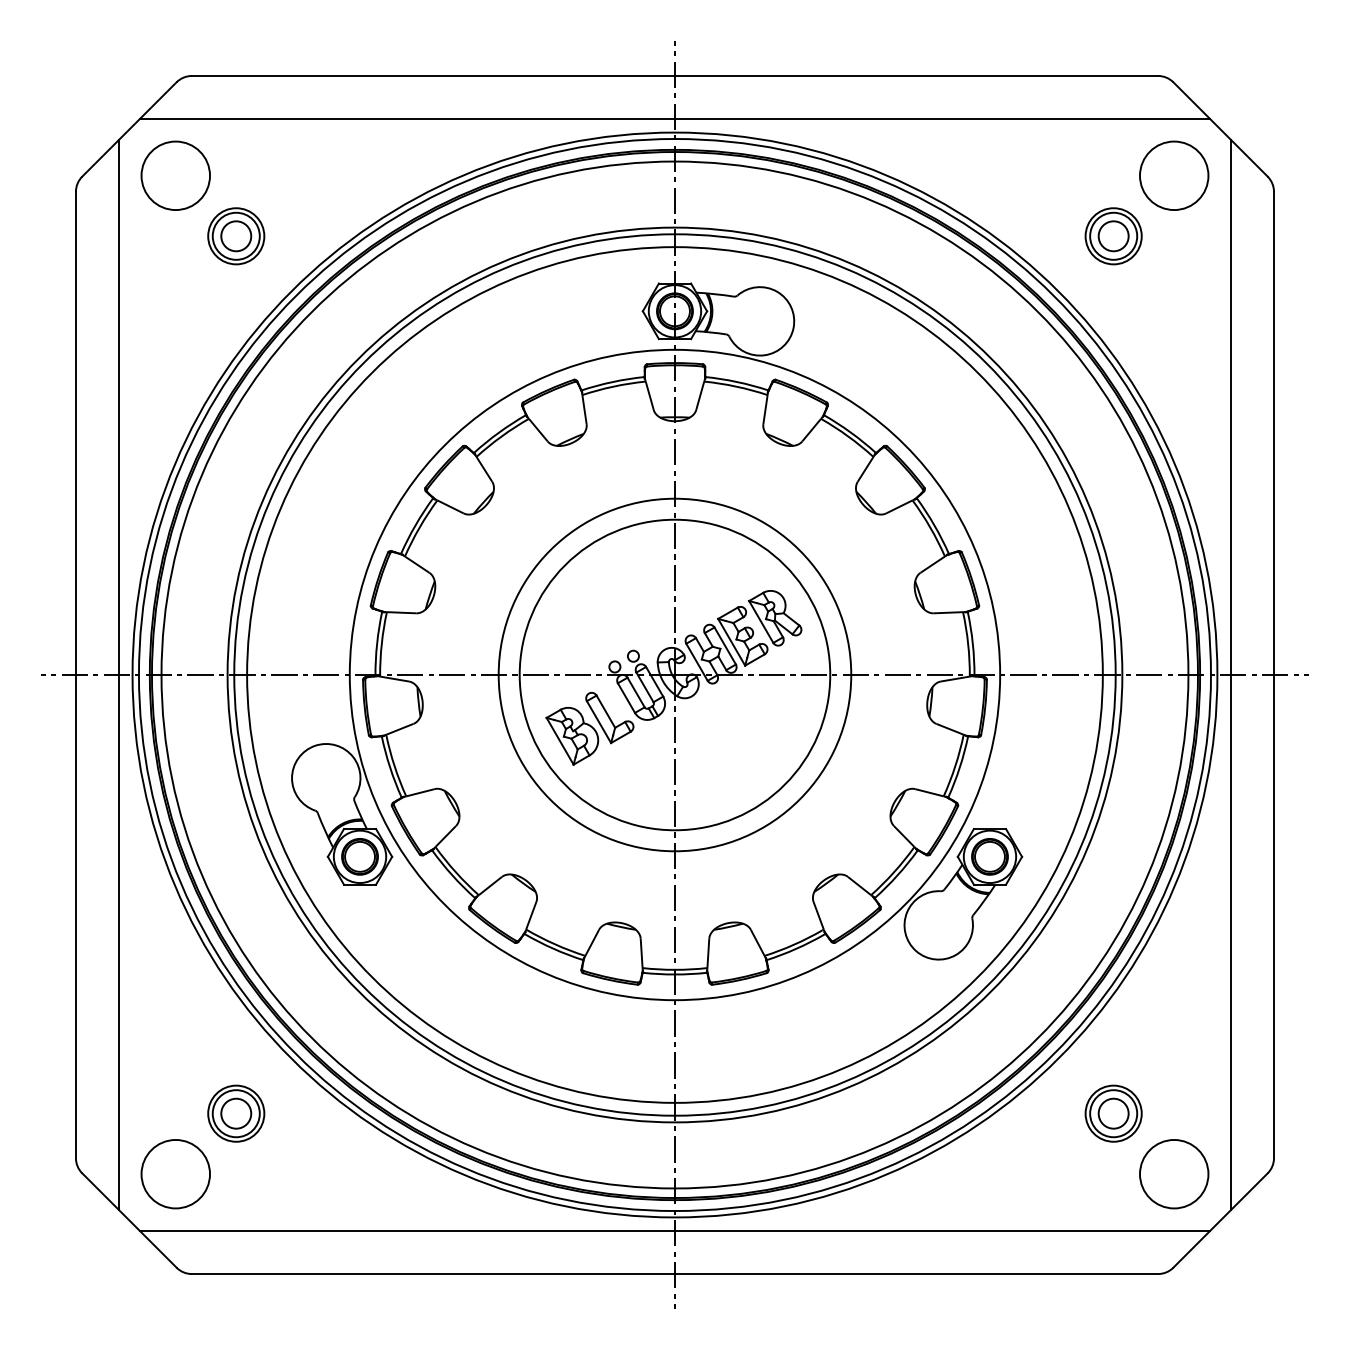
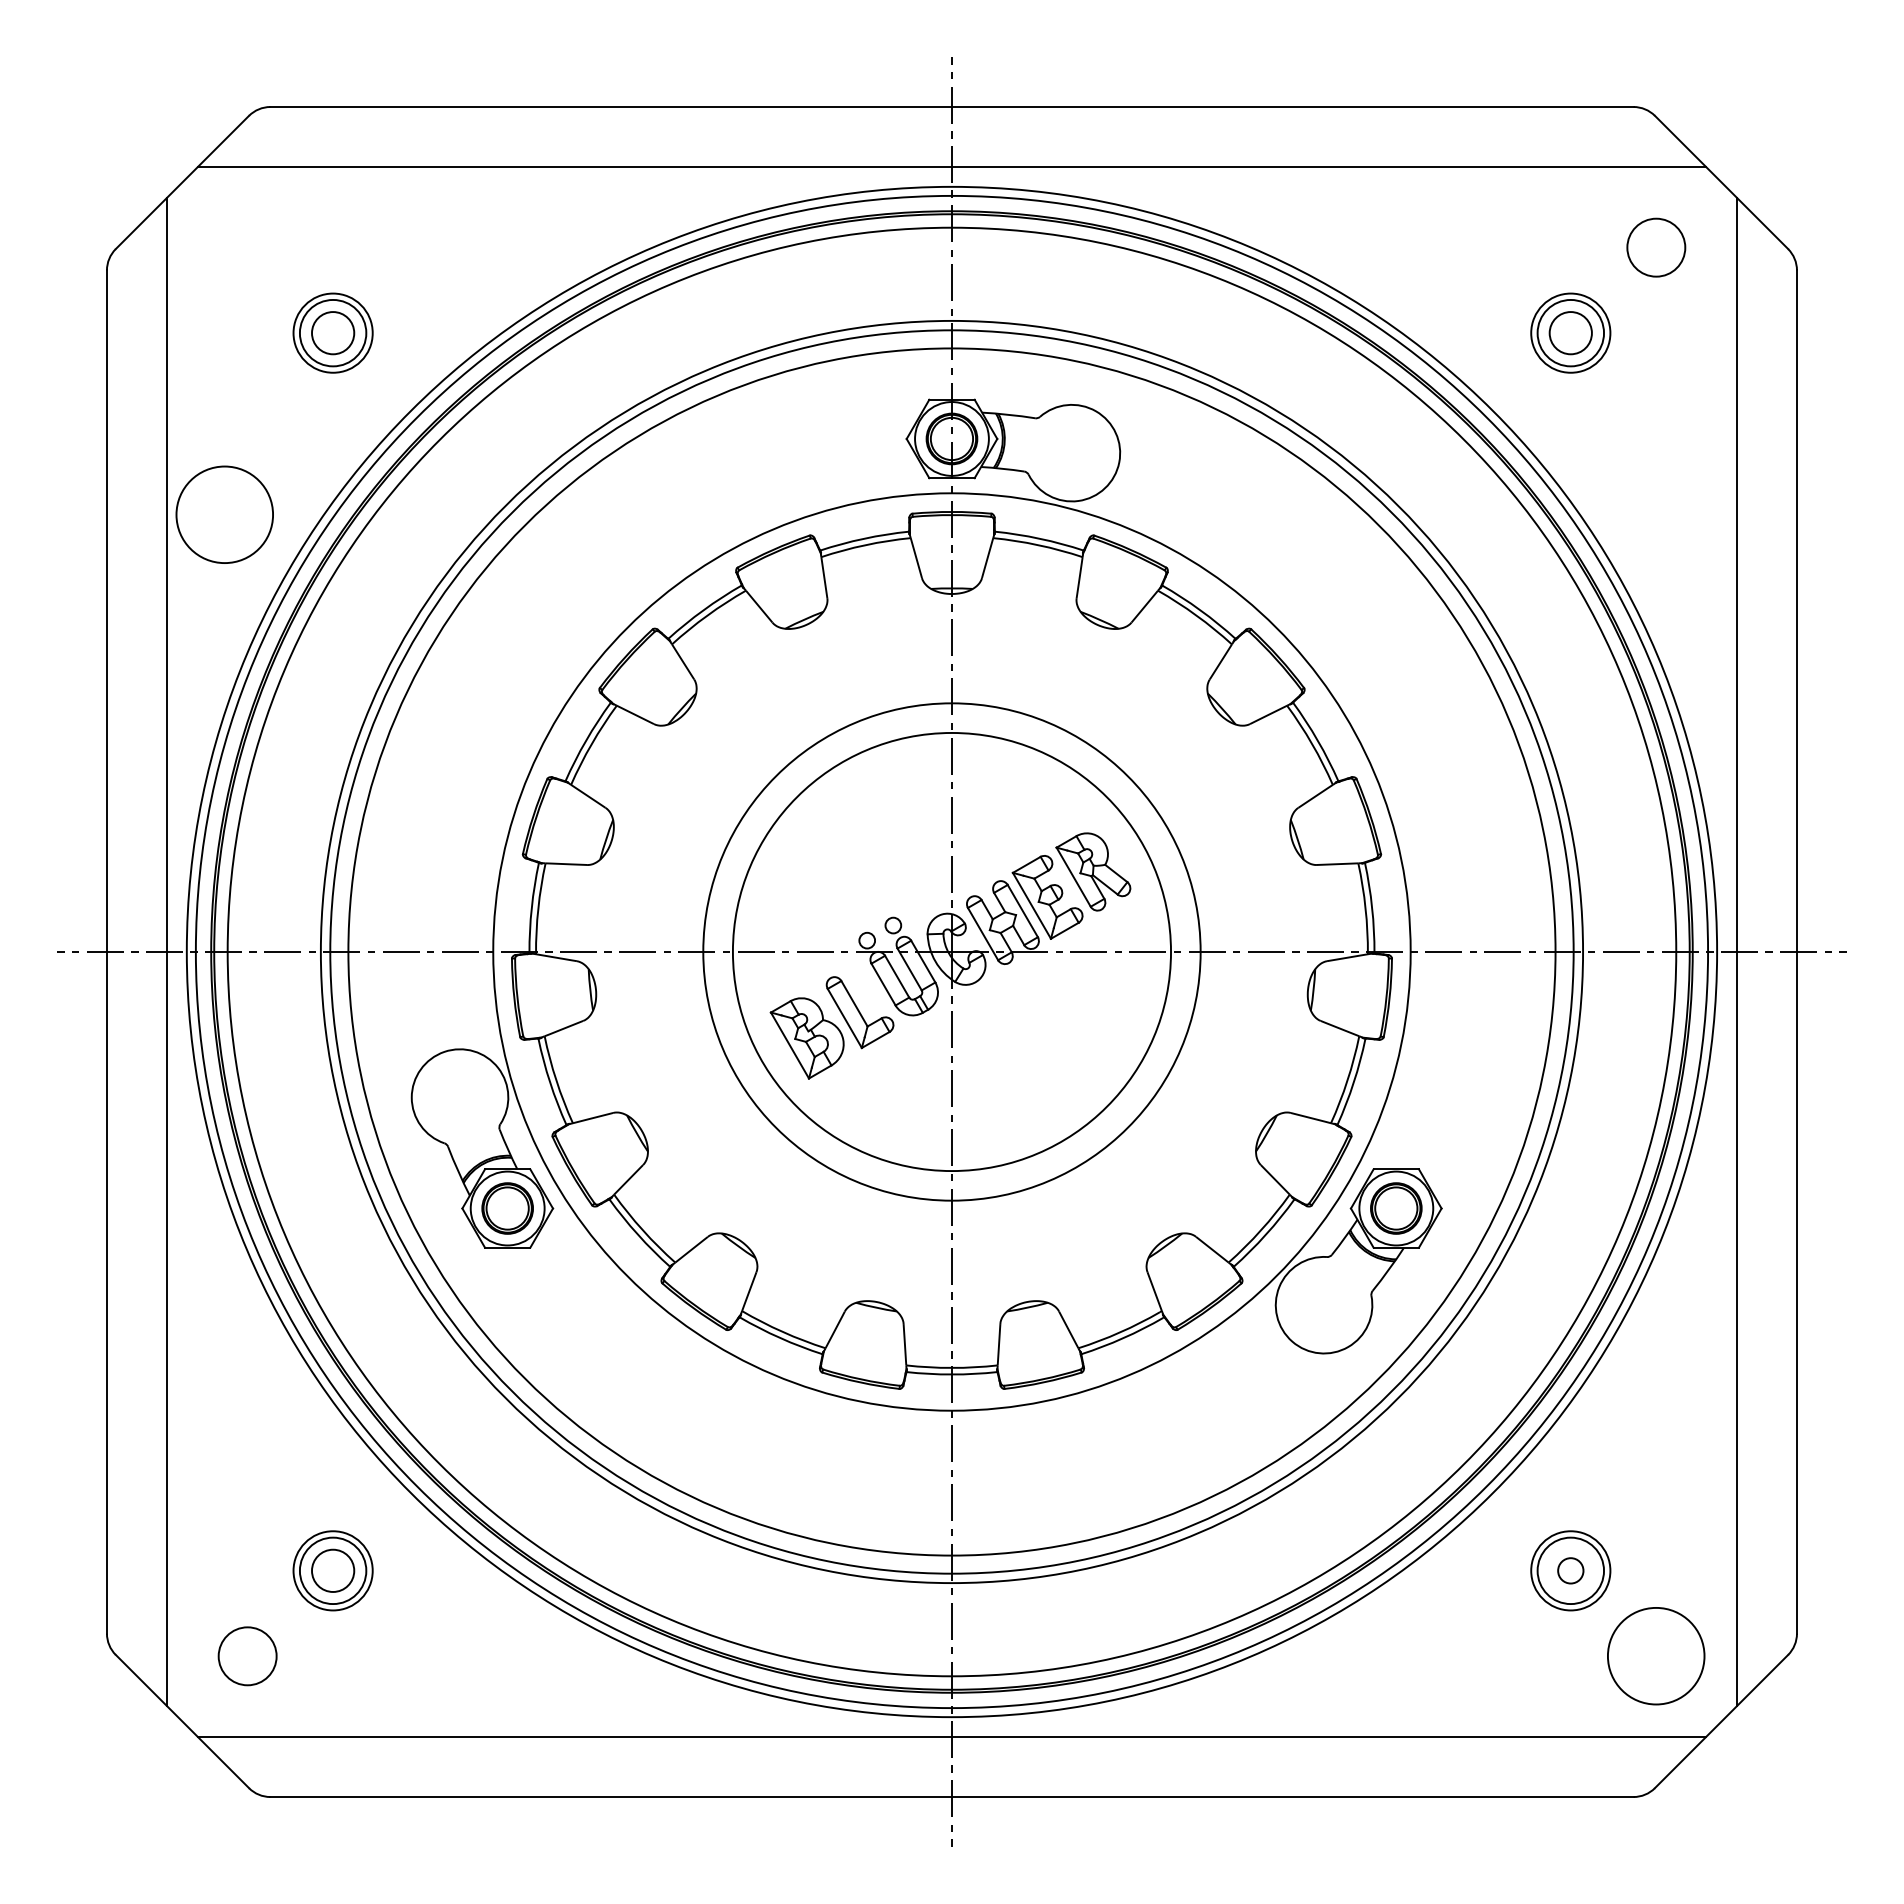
circle: (175, 175) -> (224, 514), moved
circle: (1174, 175) -> (1656, 247), size x0.6
circle: (1113, 1113) -> (1570, 1570), size x0.6
circle: (175, 1174) -> (247, 1656), size x0.6

